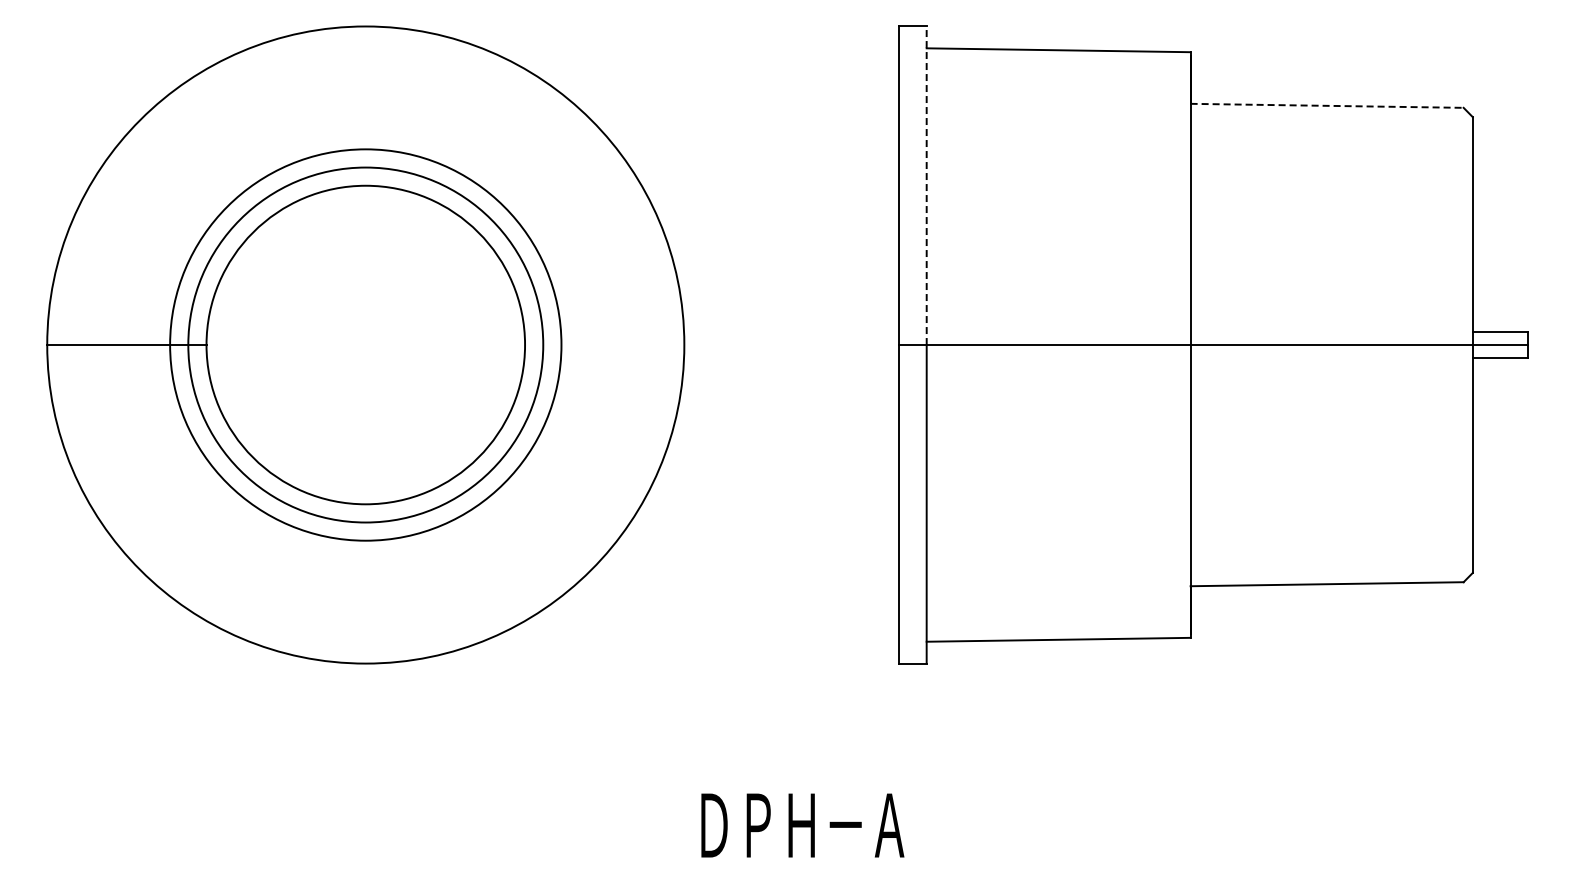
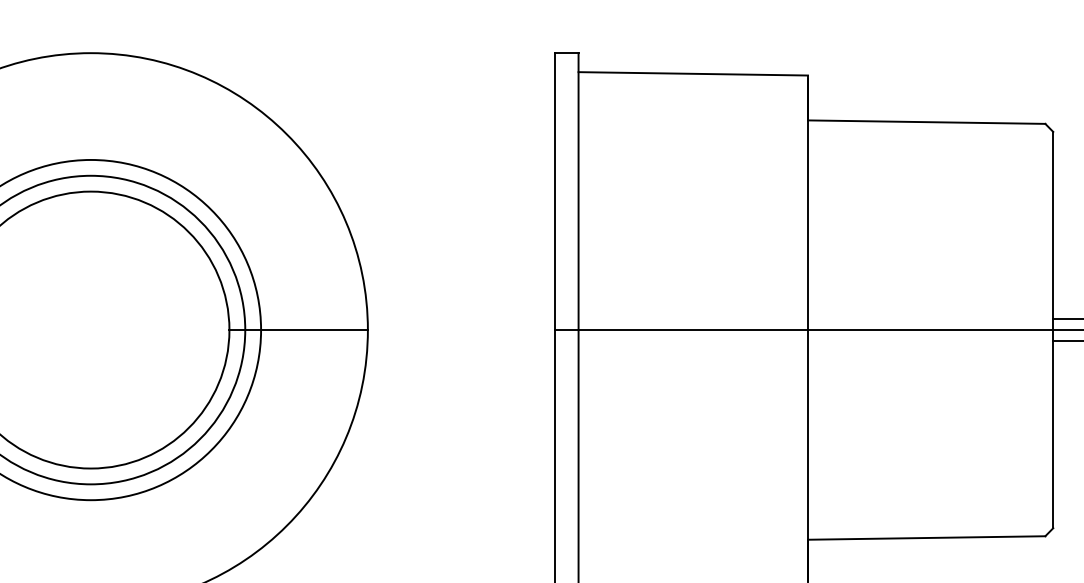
line: (1327, 105) -> (926, 121), dashed -> solid
line: (926, 185) -> (578, 191), dashed -> solid
line: (604, 345) -> (298, 330), added

